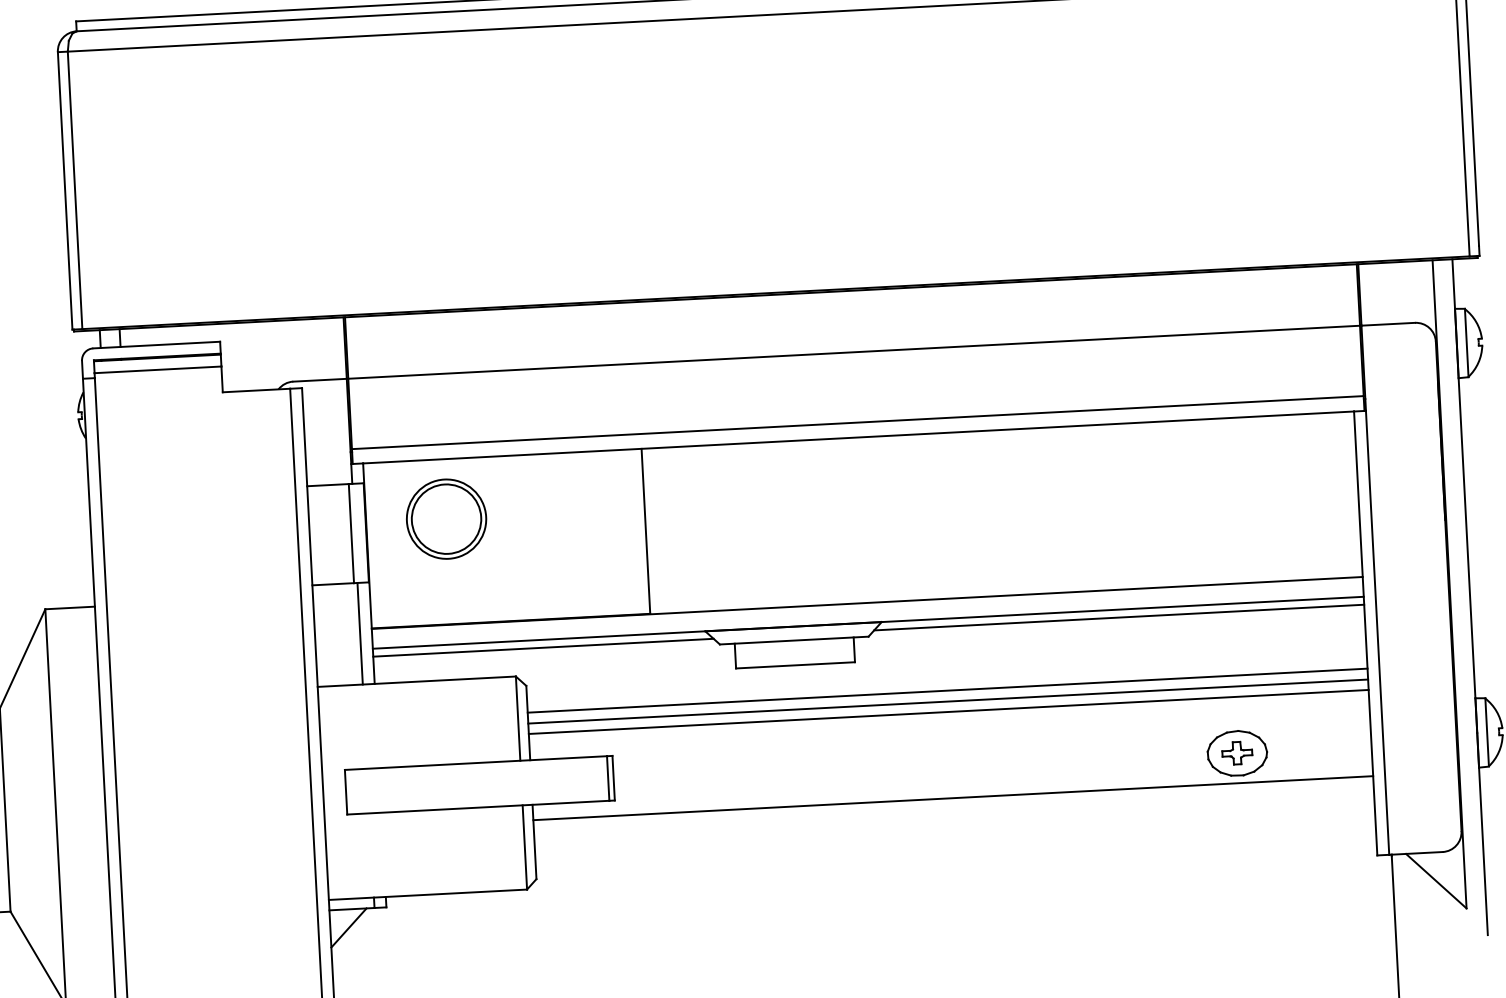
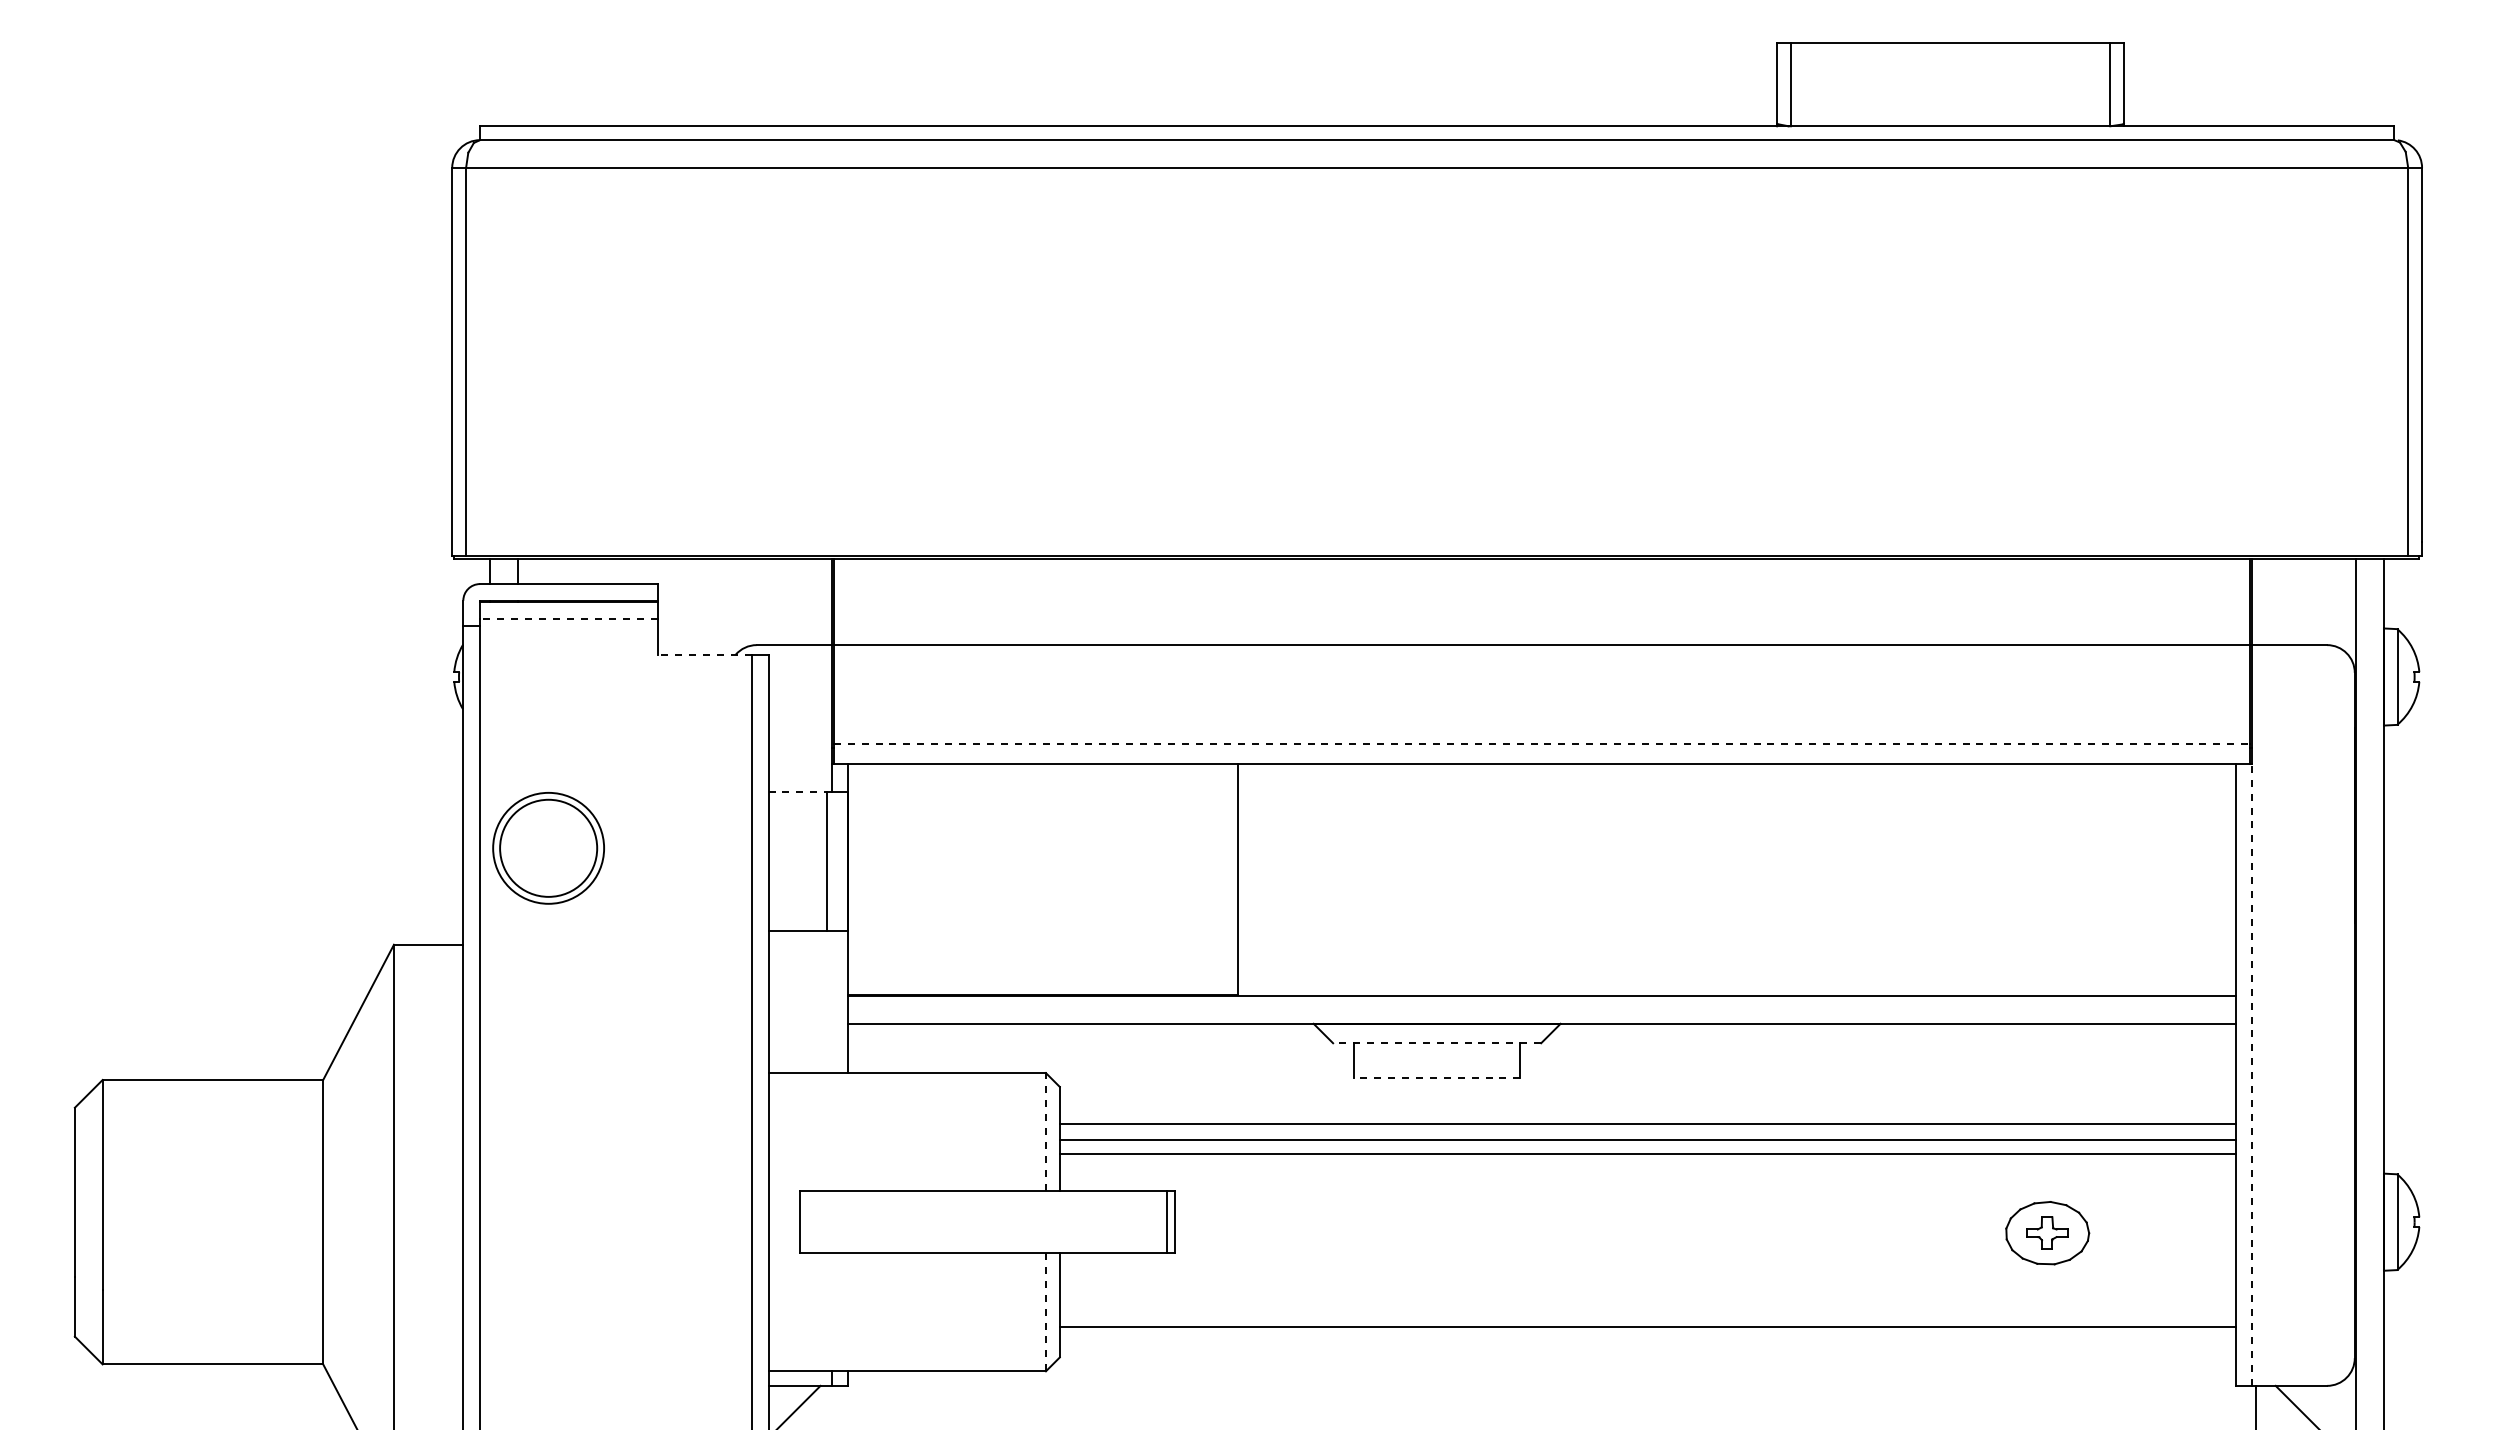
line: (157, 369) -> (568, 618), solid -> dashed
line: (256, 390) -> (704, 654), solid -> dashed
line: (858, 422) -> (1542, 743), solid -> dashed
line: (328, 485) -> (798, 792), solid -> dashed
part: (446, 519) -> (548, 848), moved
line: (1119, 617) -> (1892, 1034), removed
line: (360, 633) -> (831, 1001), removed
line: (1377, 633) -> (2252, 1075), solid -> dashed
line: (793, 640) -> (1436, 1043), solid -> dashed
line: (543, 647) -> (1086, 1034), removed
line: (795, 665) -> (1436, 1077), solid -> dashed
line: (517, 718) -> (1045, 1132), solid -> dashed
line: (953, 797) -> (1647, 1326), moved
line: (524, 847) -> (1045, 1312), solid -> dashed

